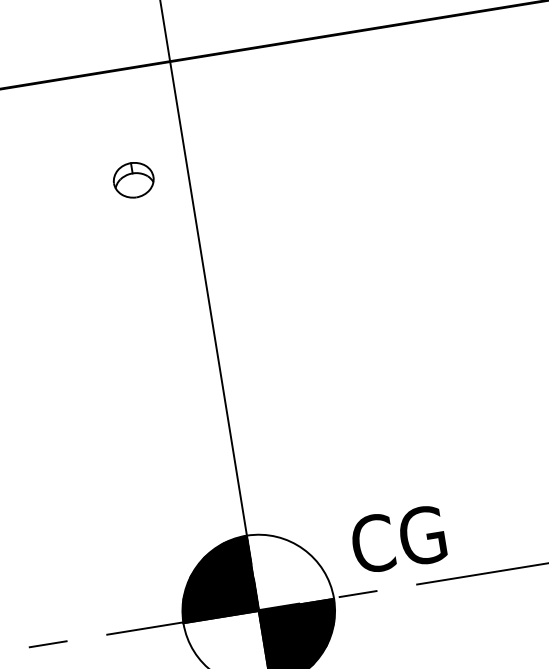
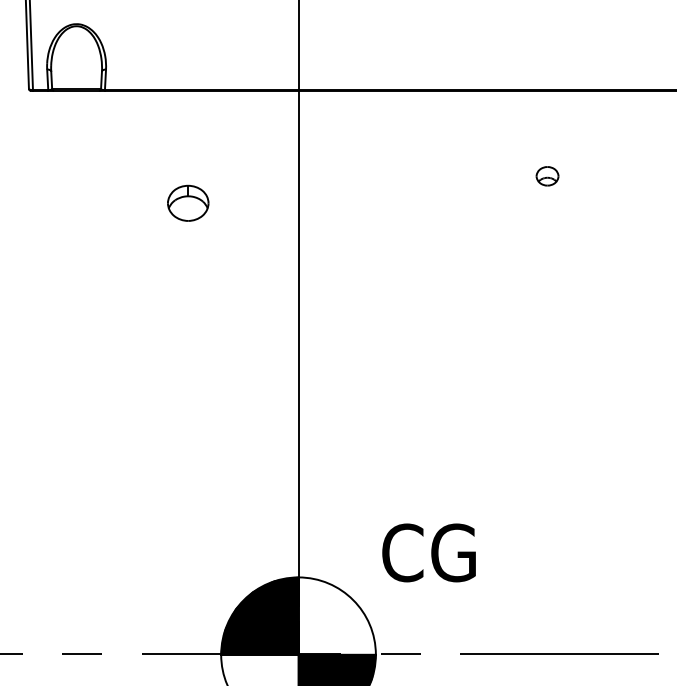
part: (425, 106) -> (547, 176), added
part: (133, 179) -> (188, 202), moved
text: (397, 539) -> (428, 552), moved

